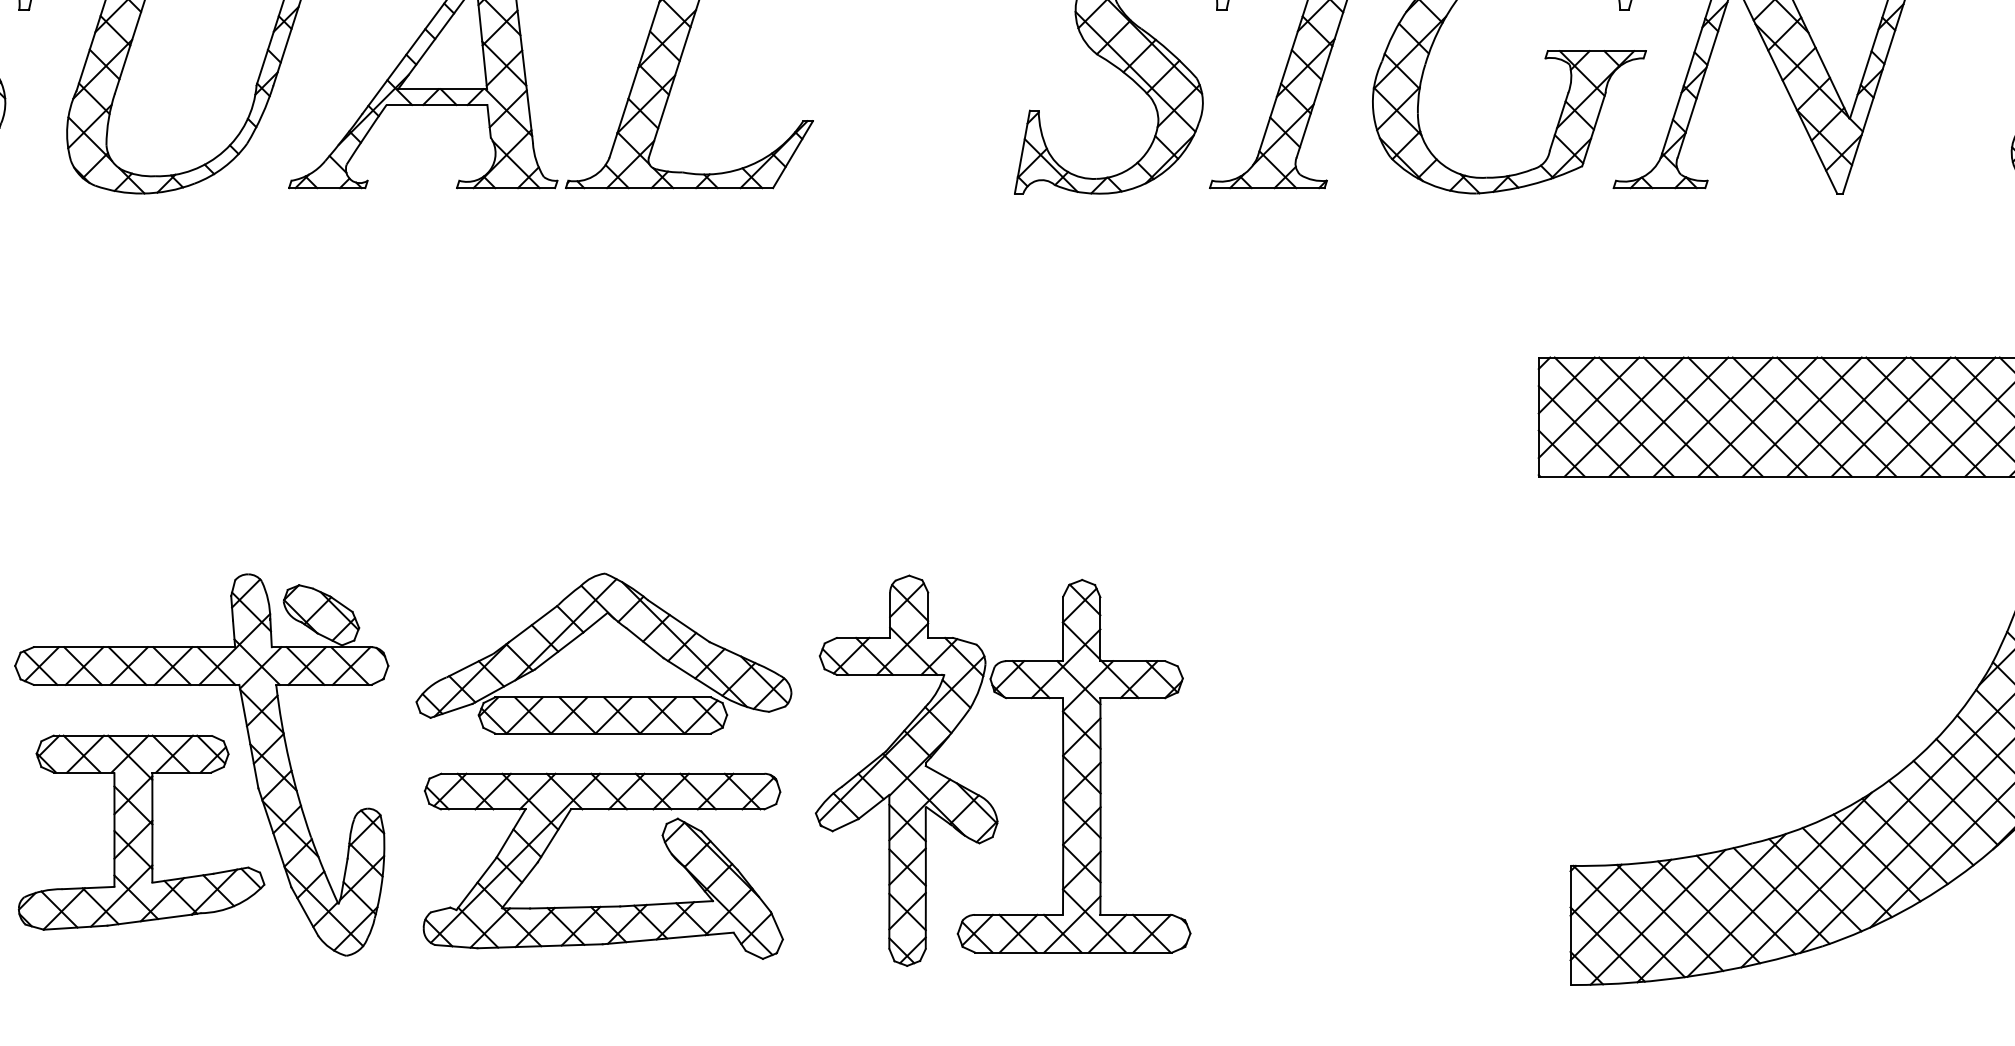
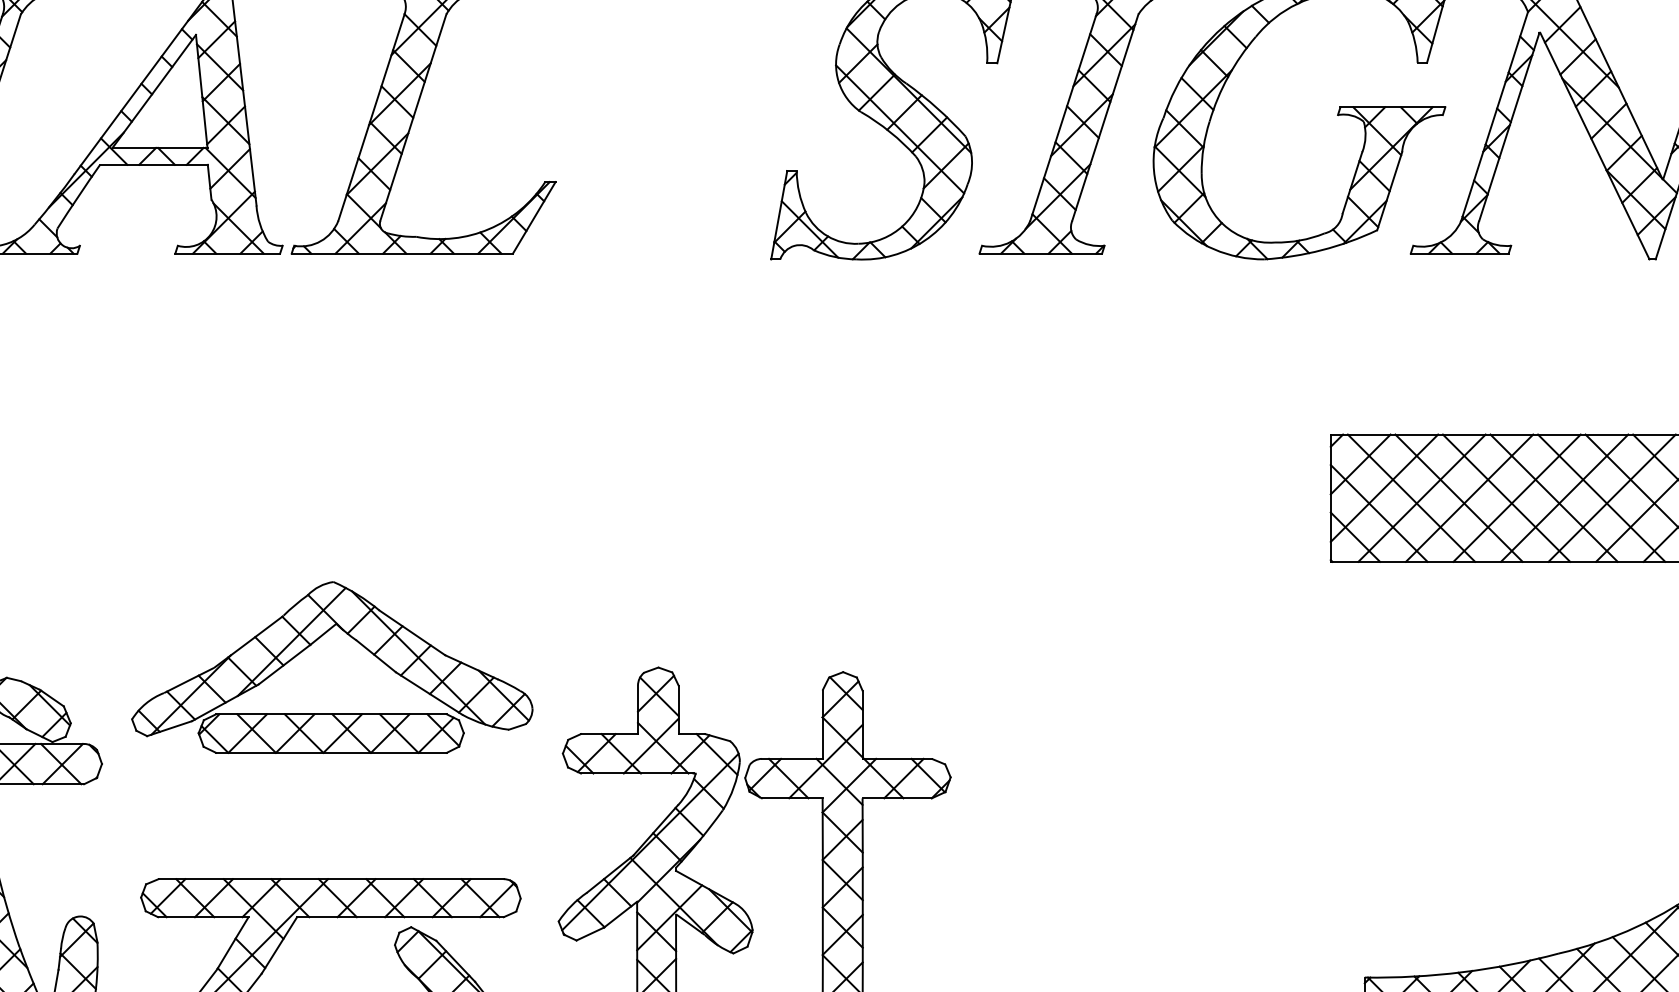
part: (586, 631) -> (313, 643), moved

